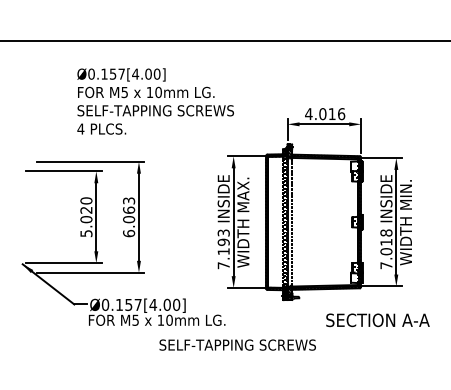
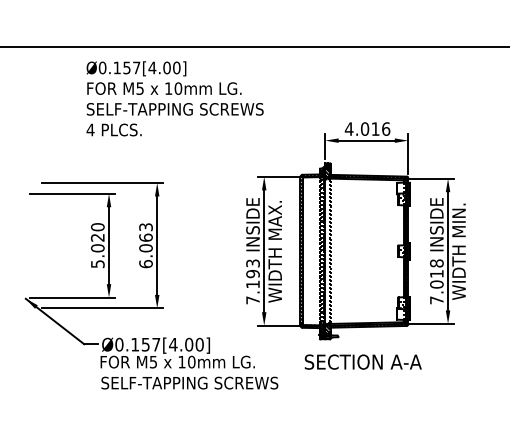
text: (155, 101) -> (174, 98), moved
text: (377, 319) -> (362, 361), moved
text: (237, 344) -> (189, 382), moved

